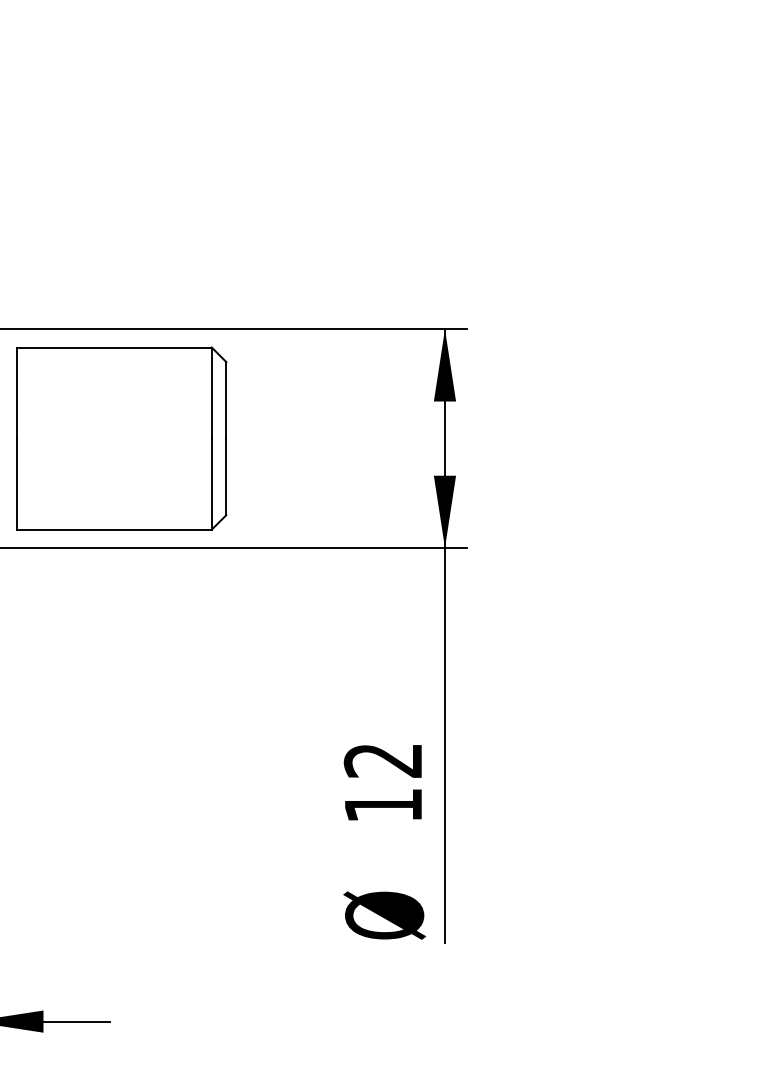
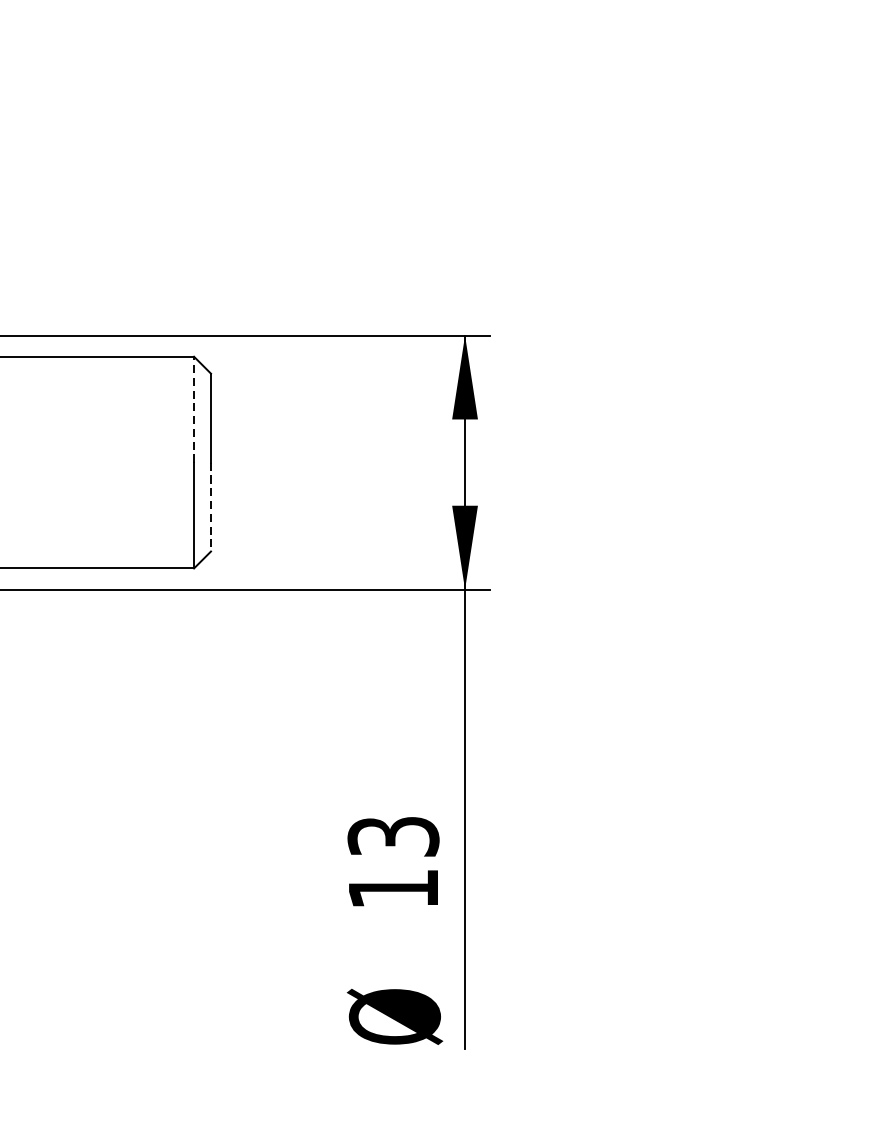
line: (211, 393) -> (193, 410), solid -> dashed
line: (226, 477) -> (211, 507), solid -> dashed
text: (383, 760) -> (393, 836), 12 -> 13

